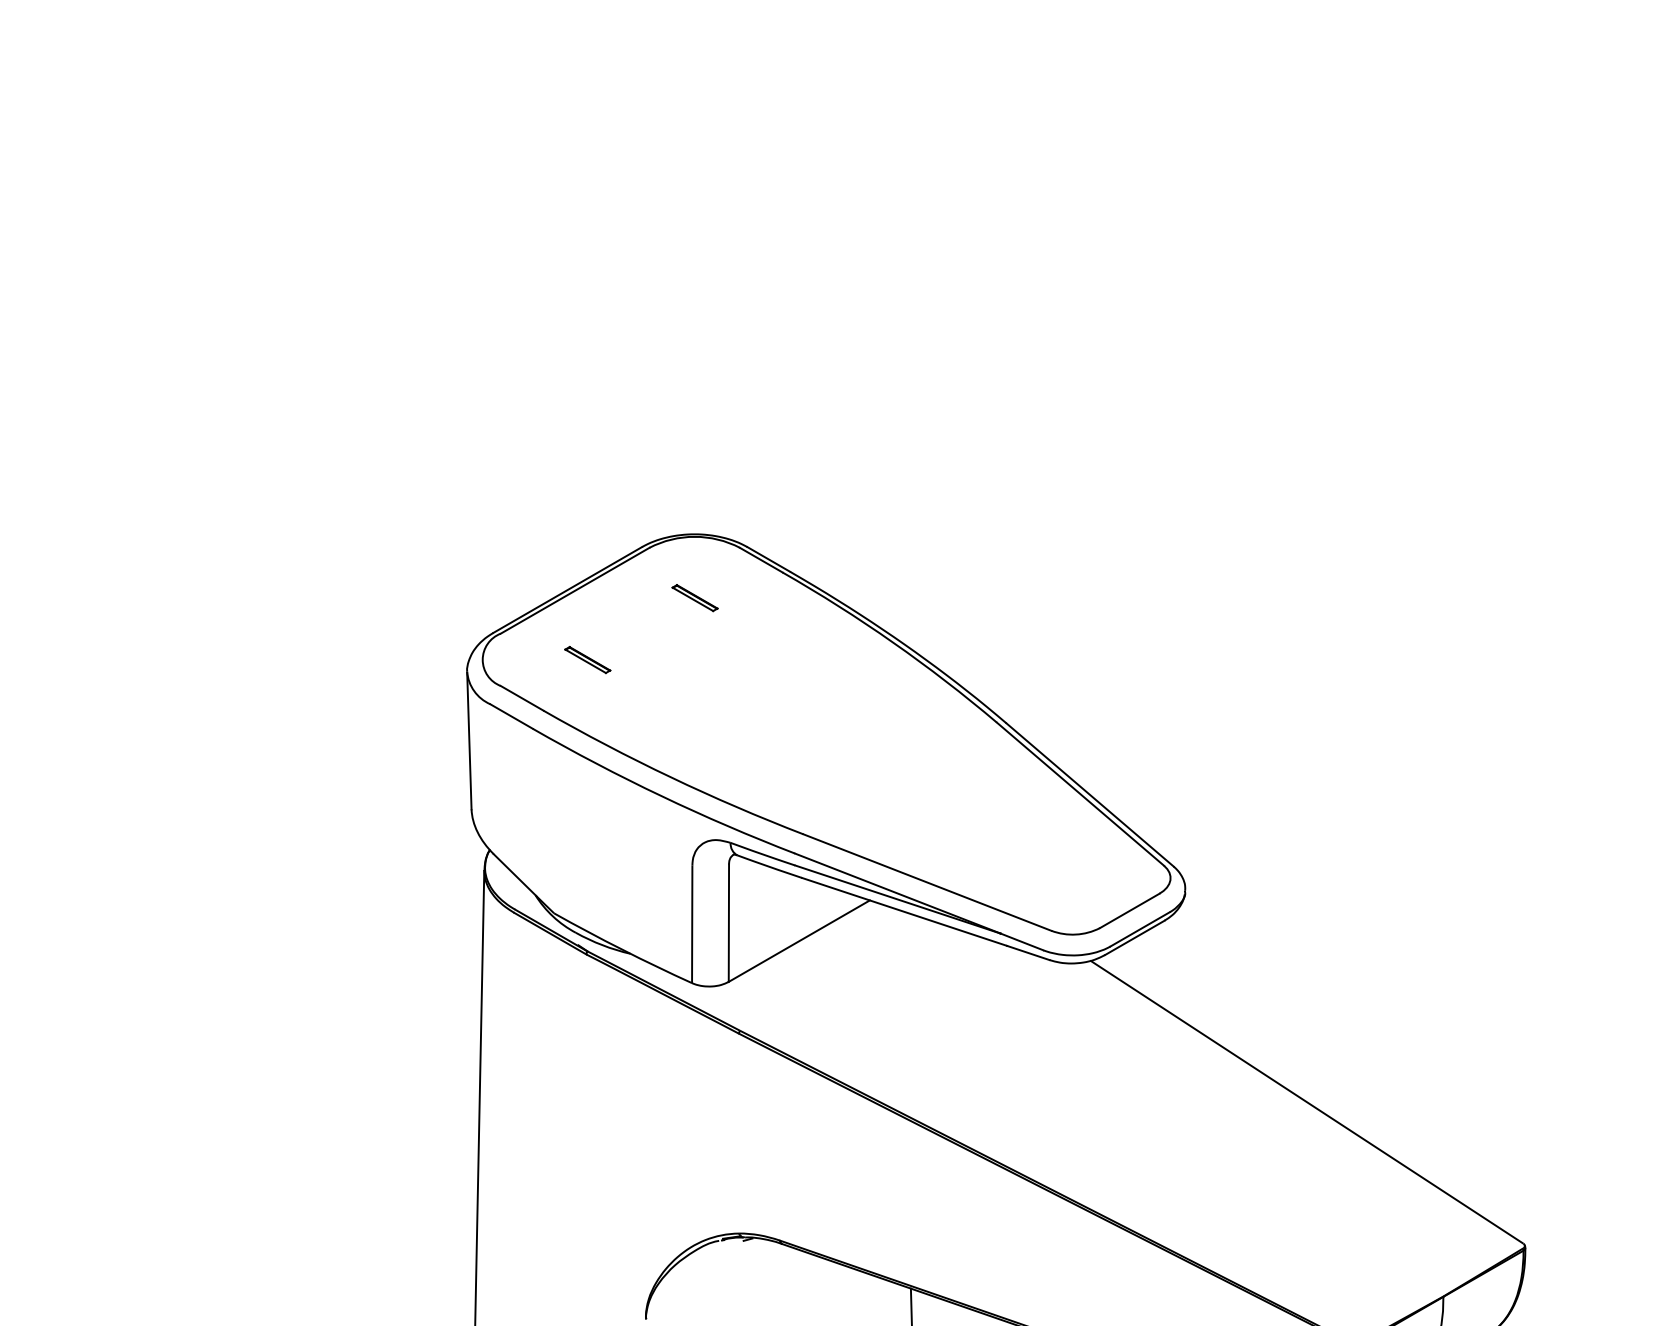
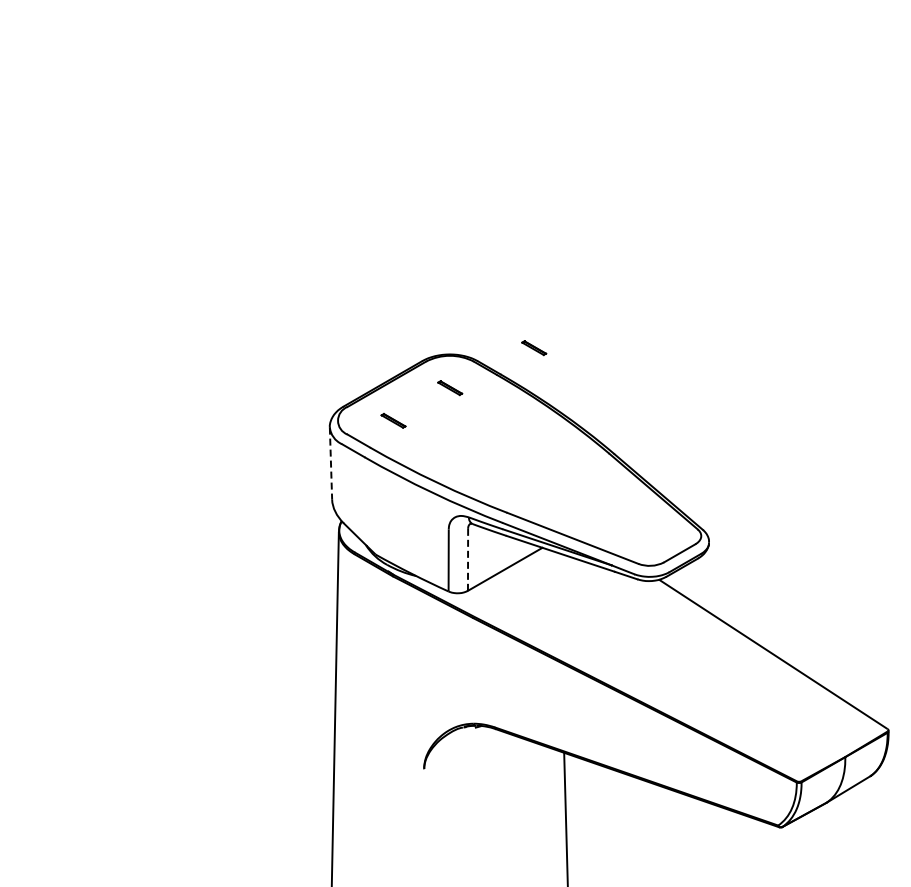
part: (854, 523) -> (534, 348), added
line: (470, 742) -> (331, 464), solid -> dashed
line: (729, 922) -> (468, 559), solid -> dashed

